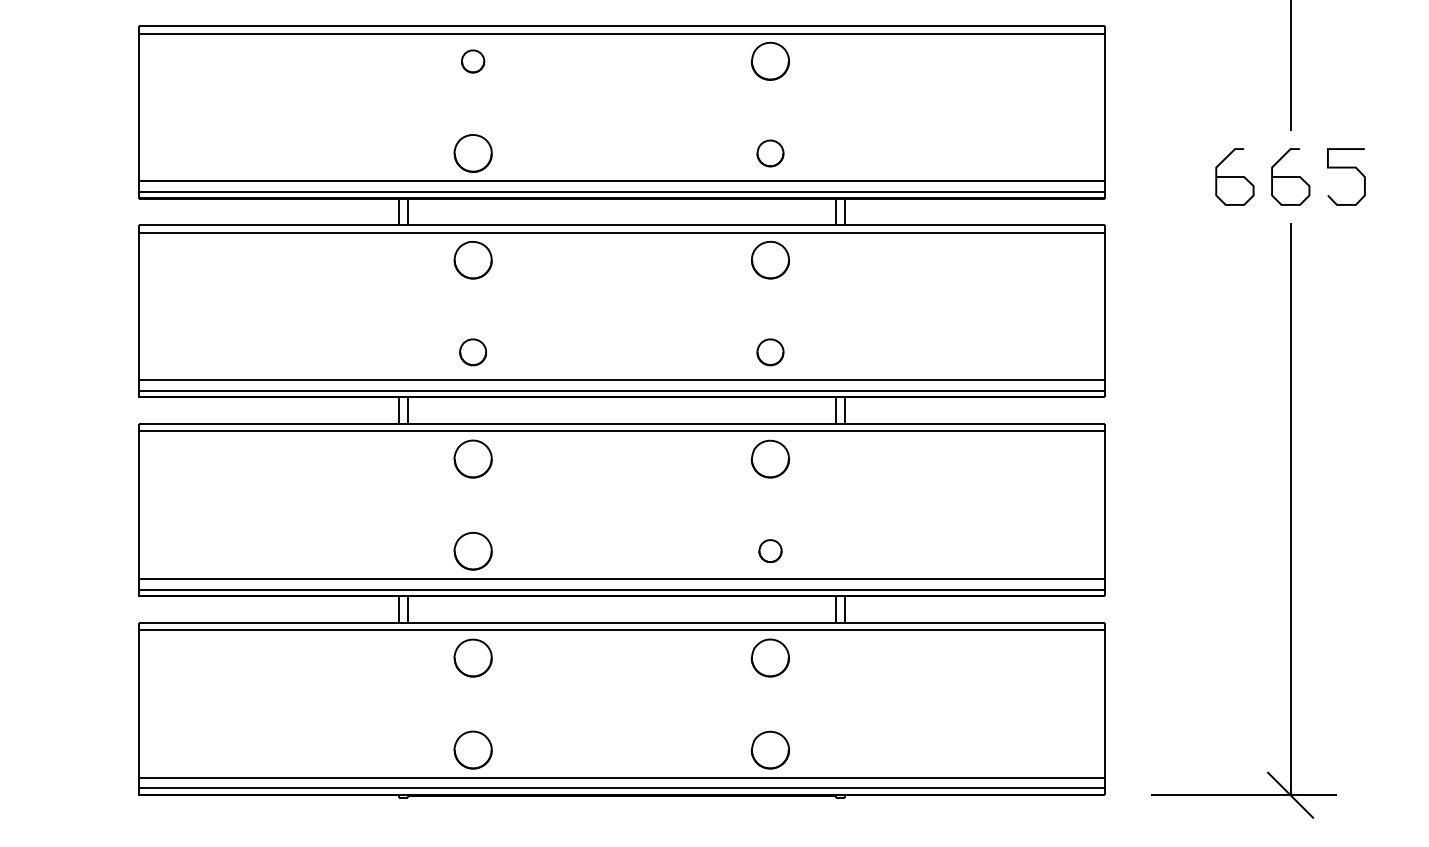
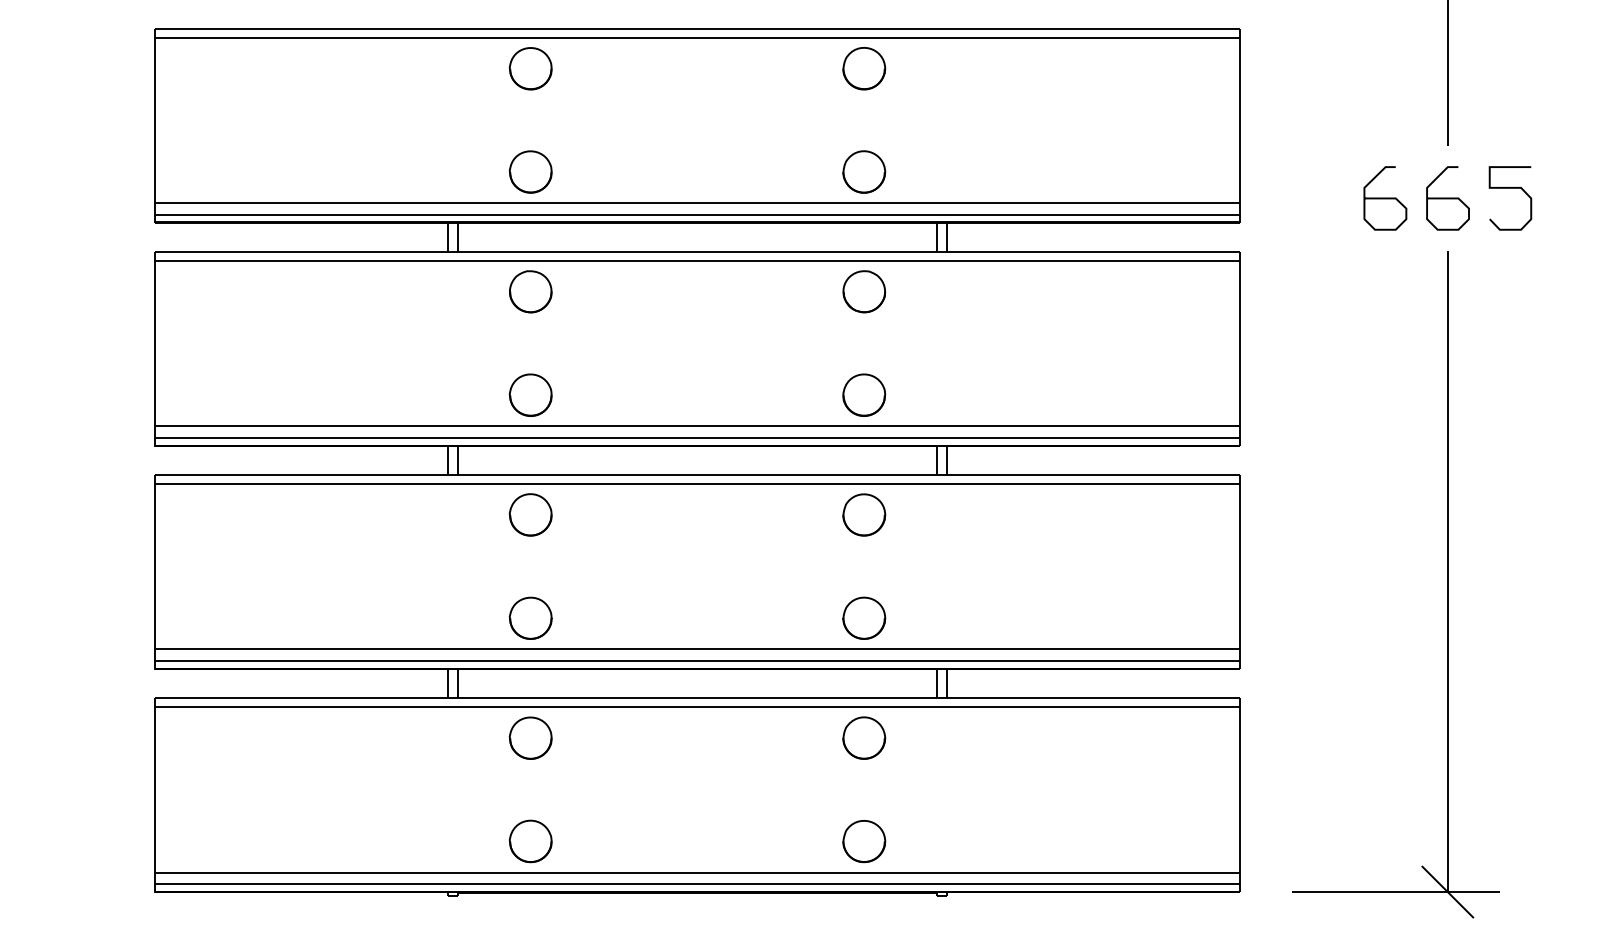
part: (472, 61) -> (530, 68), size x1.67
part: (770, 152) -> (864, 171), size x1.43
part: (472, 351) -> (530, 394), size x1.43
part: (770, 351) -> (864, 394), size x1.43
part: (770, 550) -> (864, 617), size x1.67

